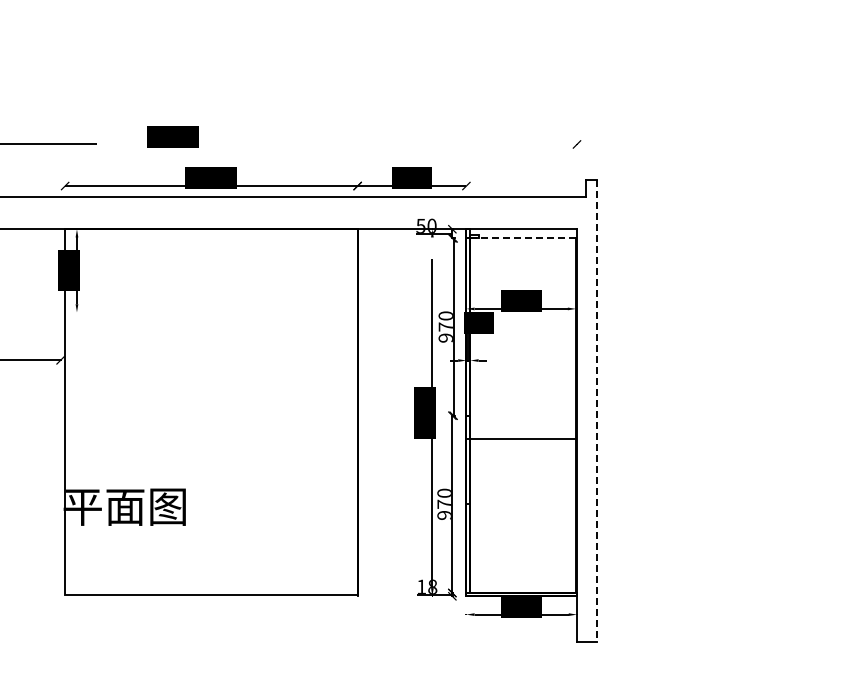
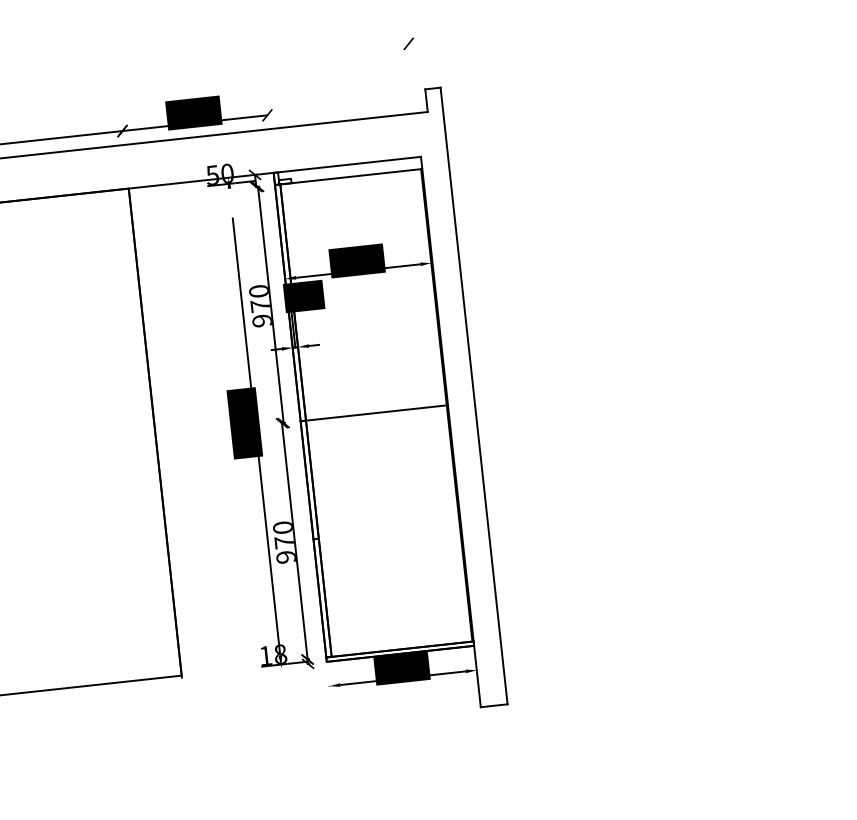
line: (521, 238) -> (348, 177), dashed -> solid
line: (597, 411) -> (474, 396), dashed -> solid
line: (521, 438) -> (374, 413), moved

